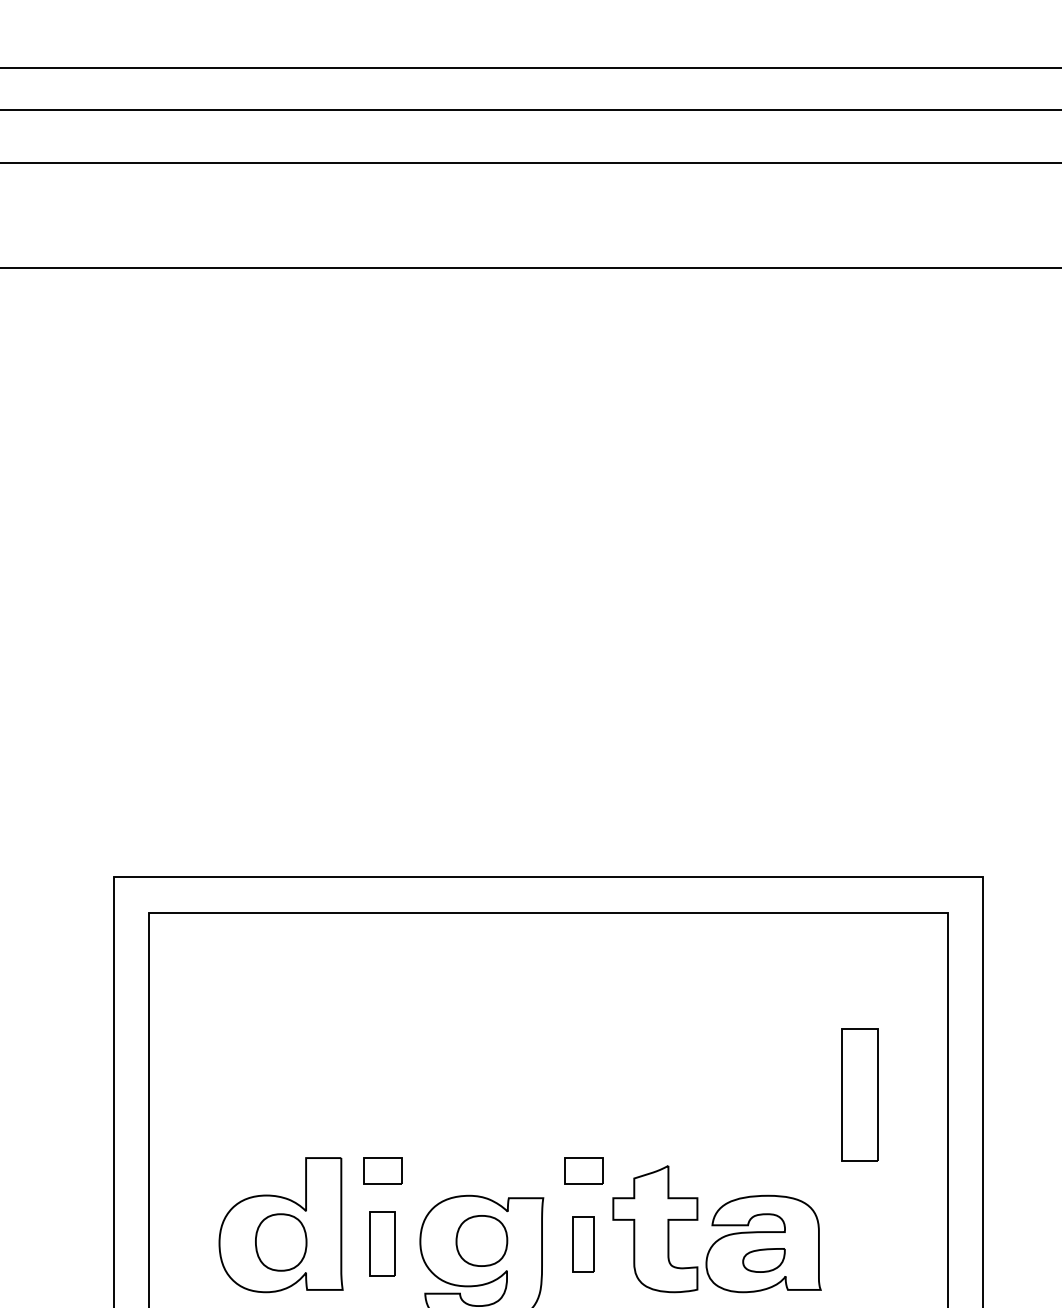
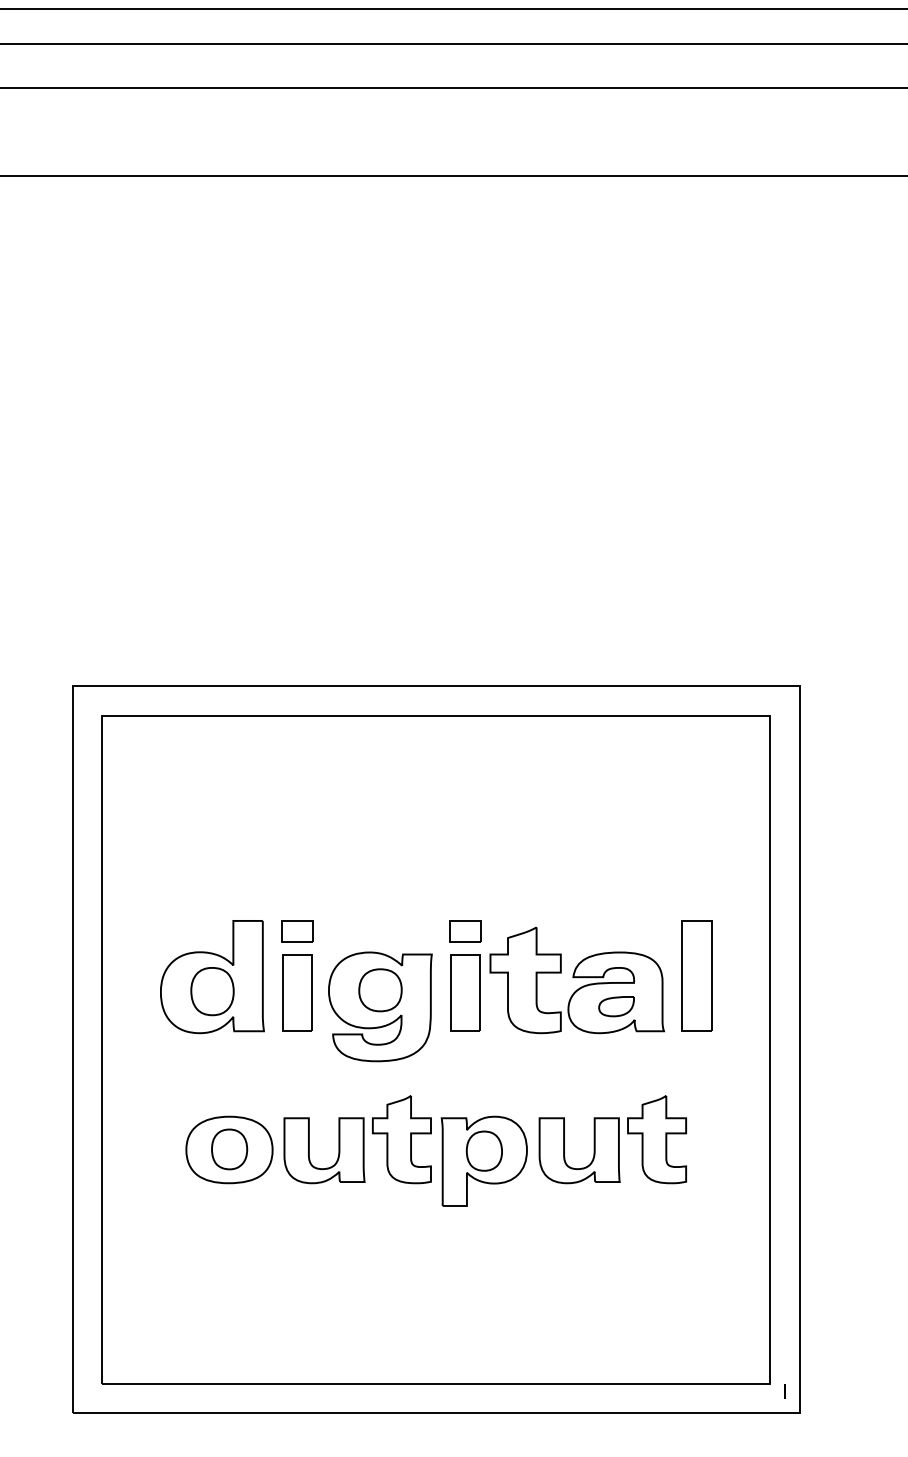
part: (859, 1094) -> (696, 975), moved
part: (382, 1243) -> (297, 992), size x1.43
part: (583, 1243) -> (465, 992), size x1.67

